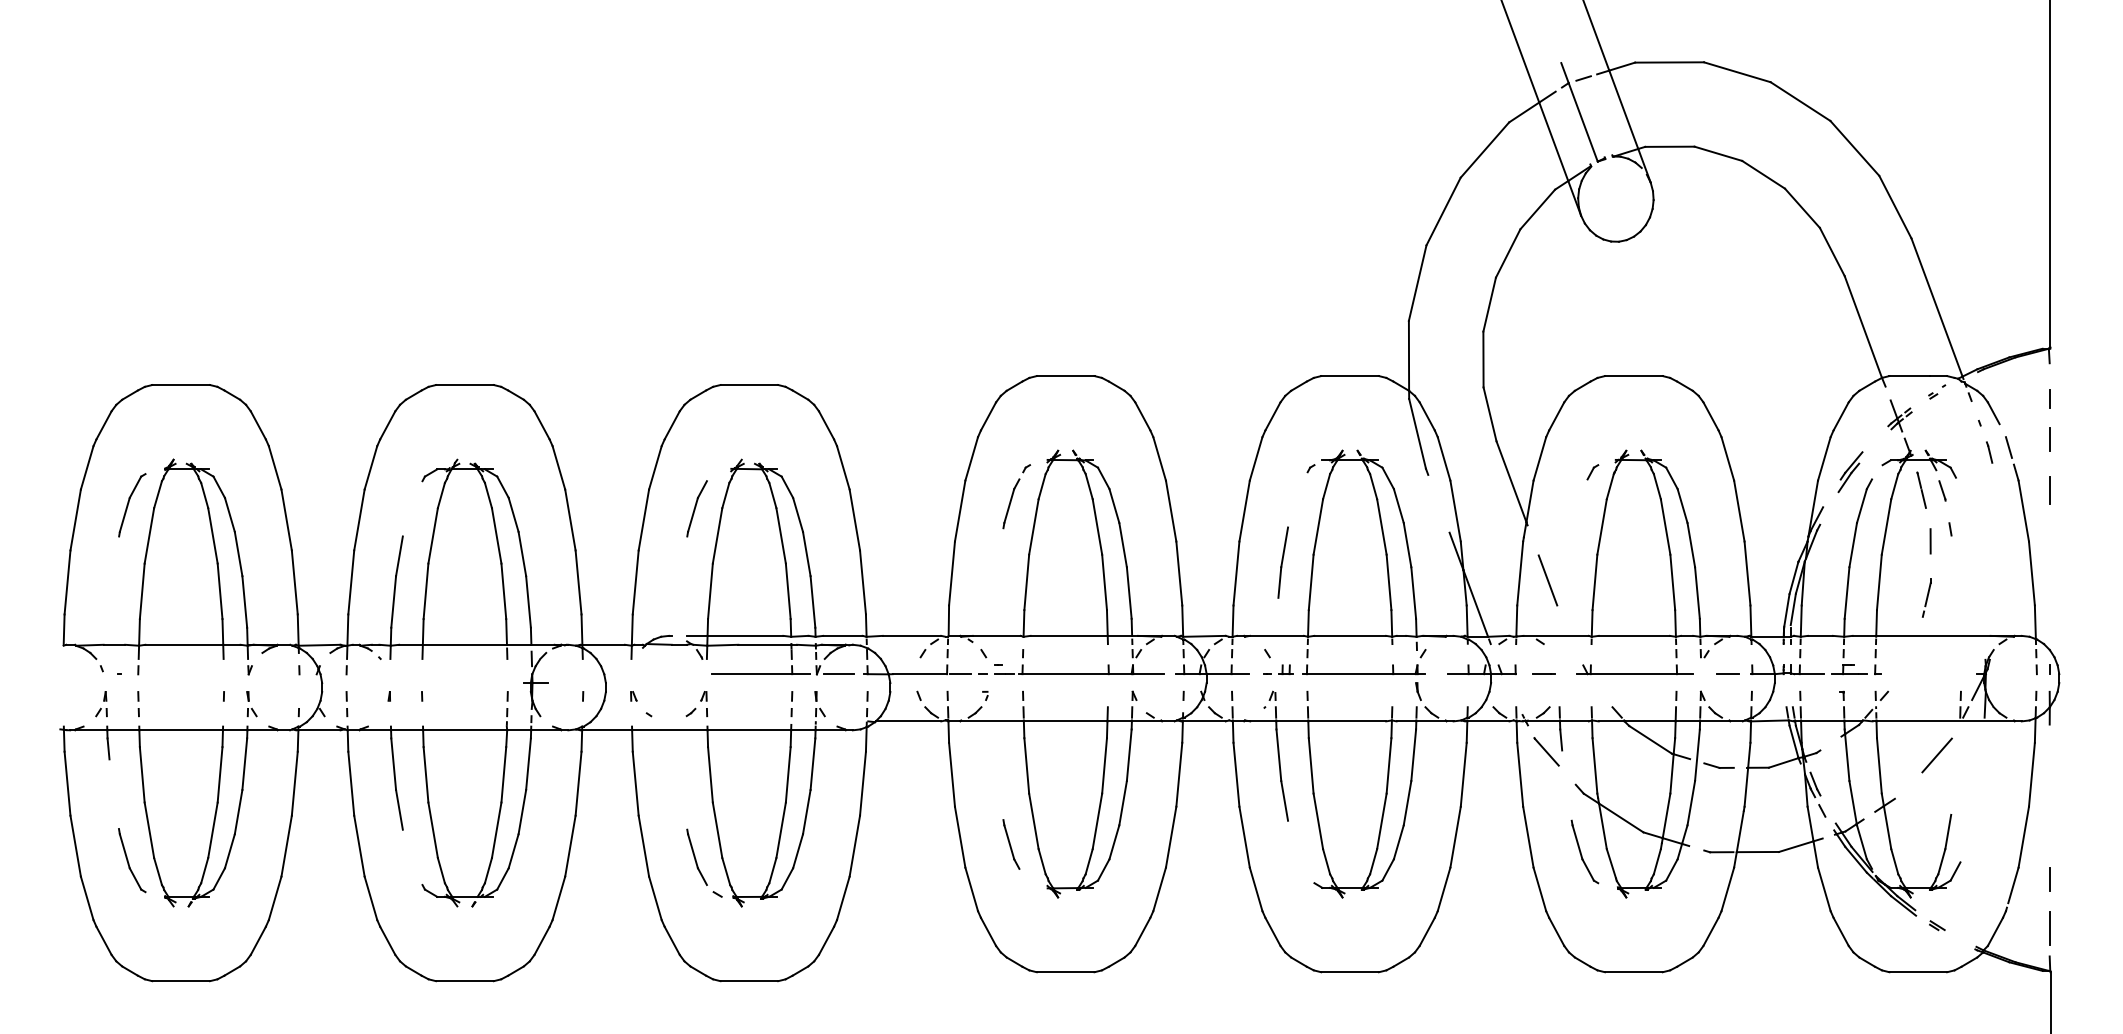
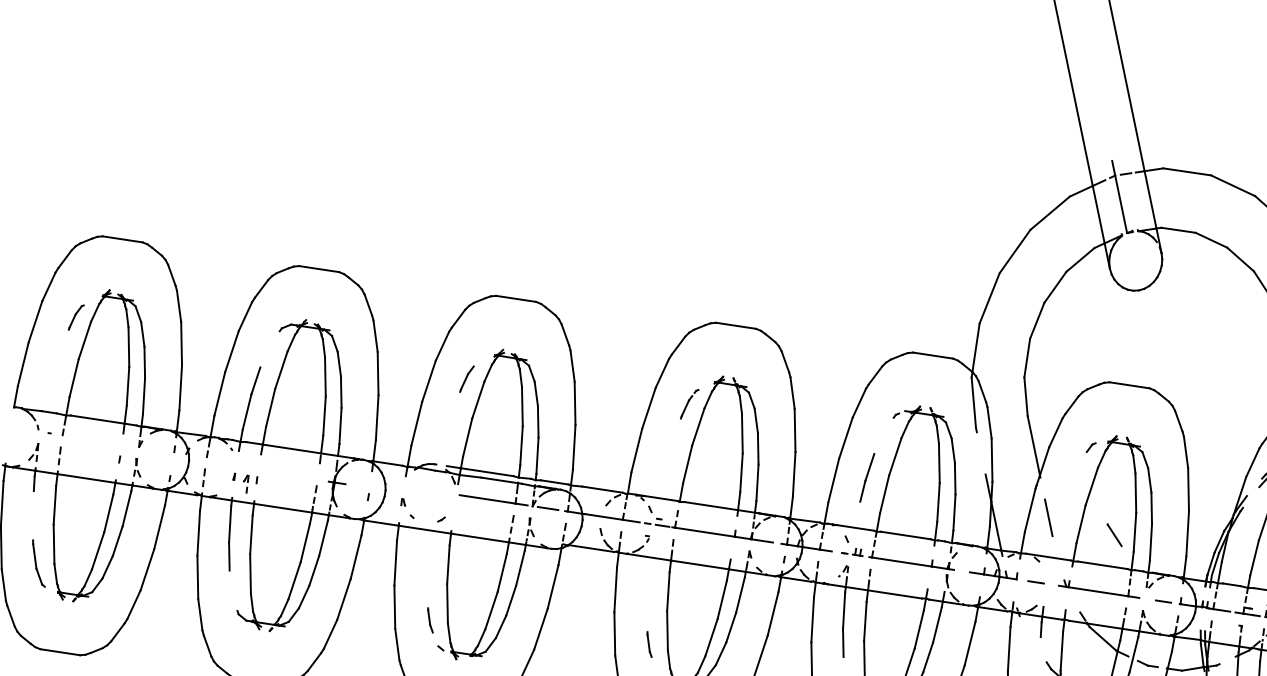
part: (1016, 496) -> (689, 404), size x0.7
part: (132, 505) -> (76, 317), size x0.6
part: (696, 508) -> (466, 378), size x0.7
part: (704, 704) -> (245, 484), moved
line: (1546, 751) -> (1114, 534), moved
part: (1011, 844) -> (649, 644), size x0.7
part: (696, 856) -> (430, 619), size x0.6

